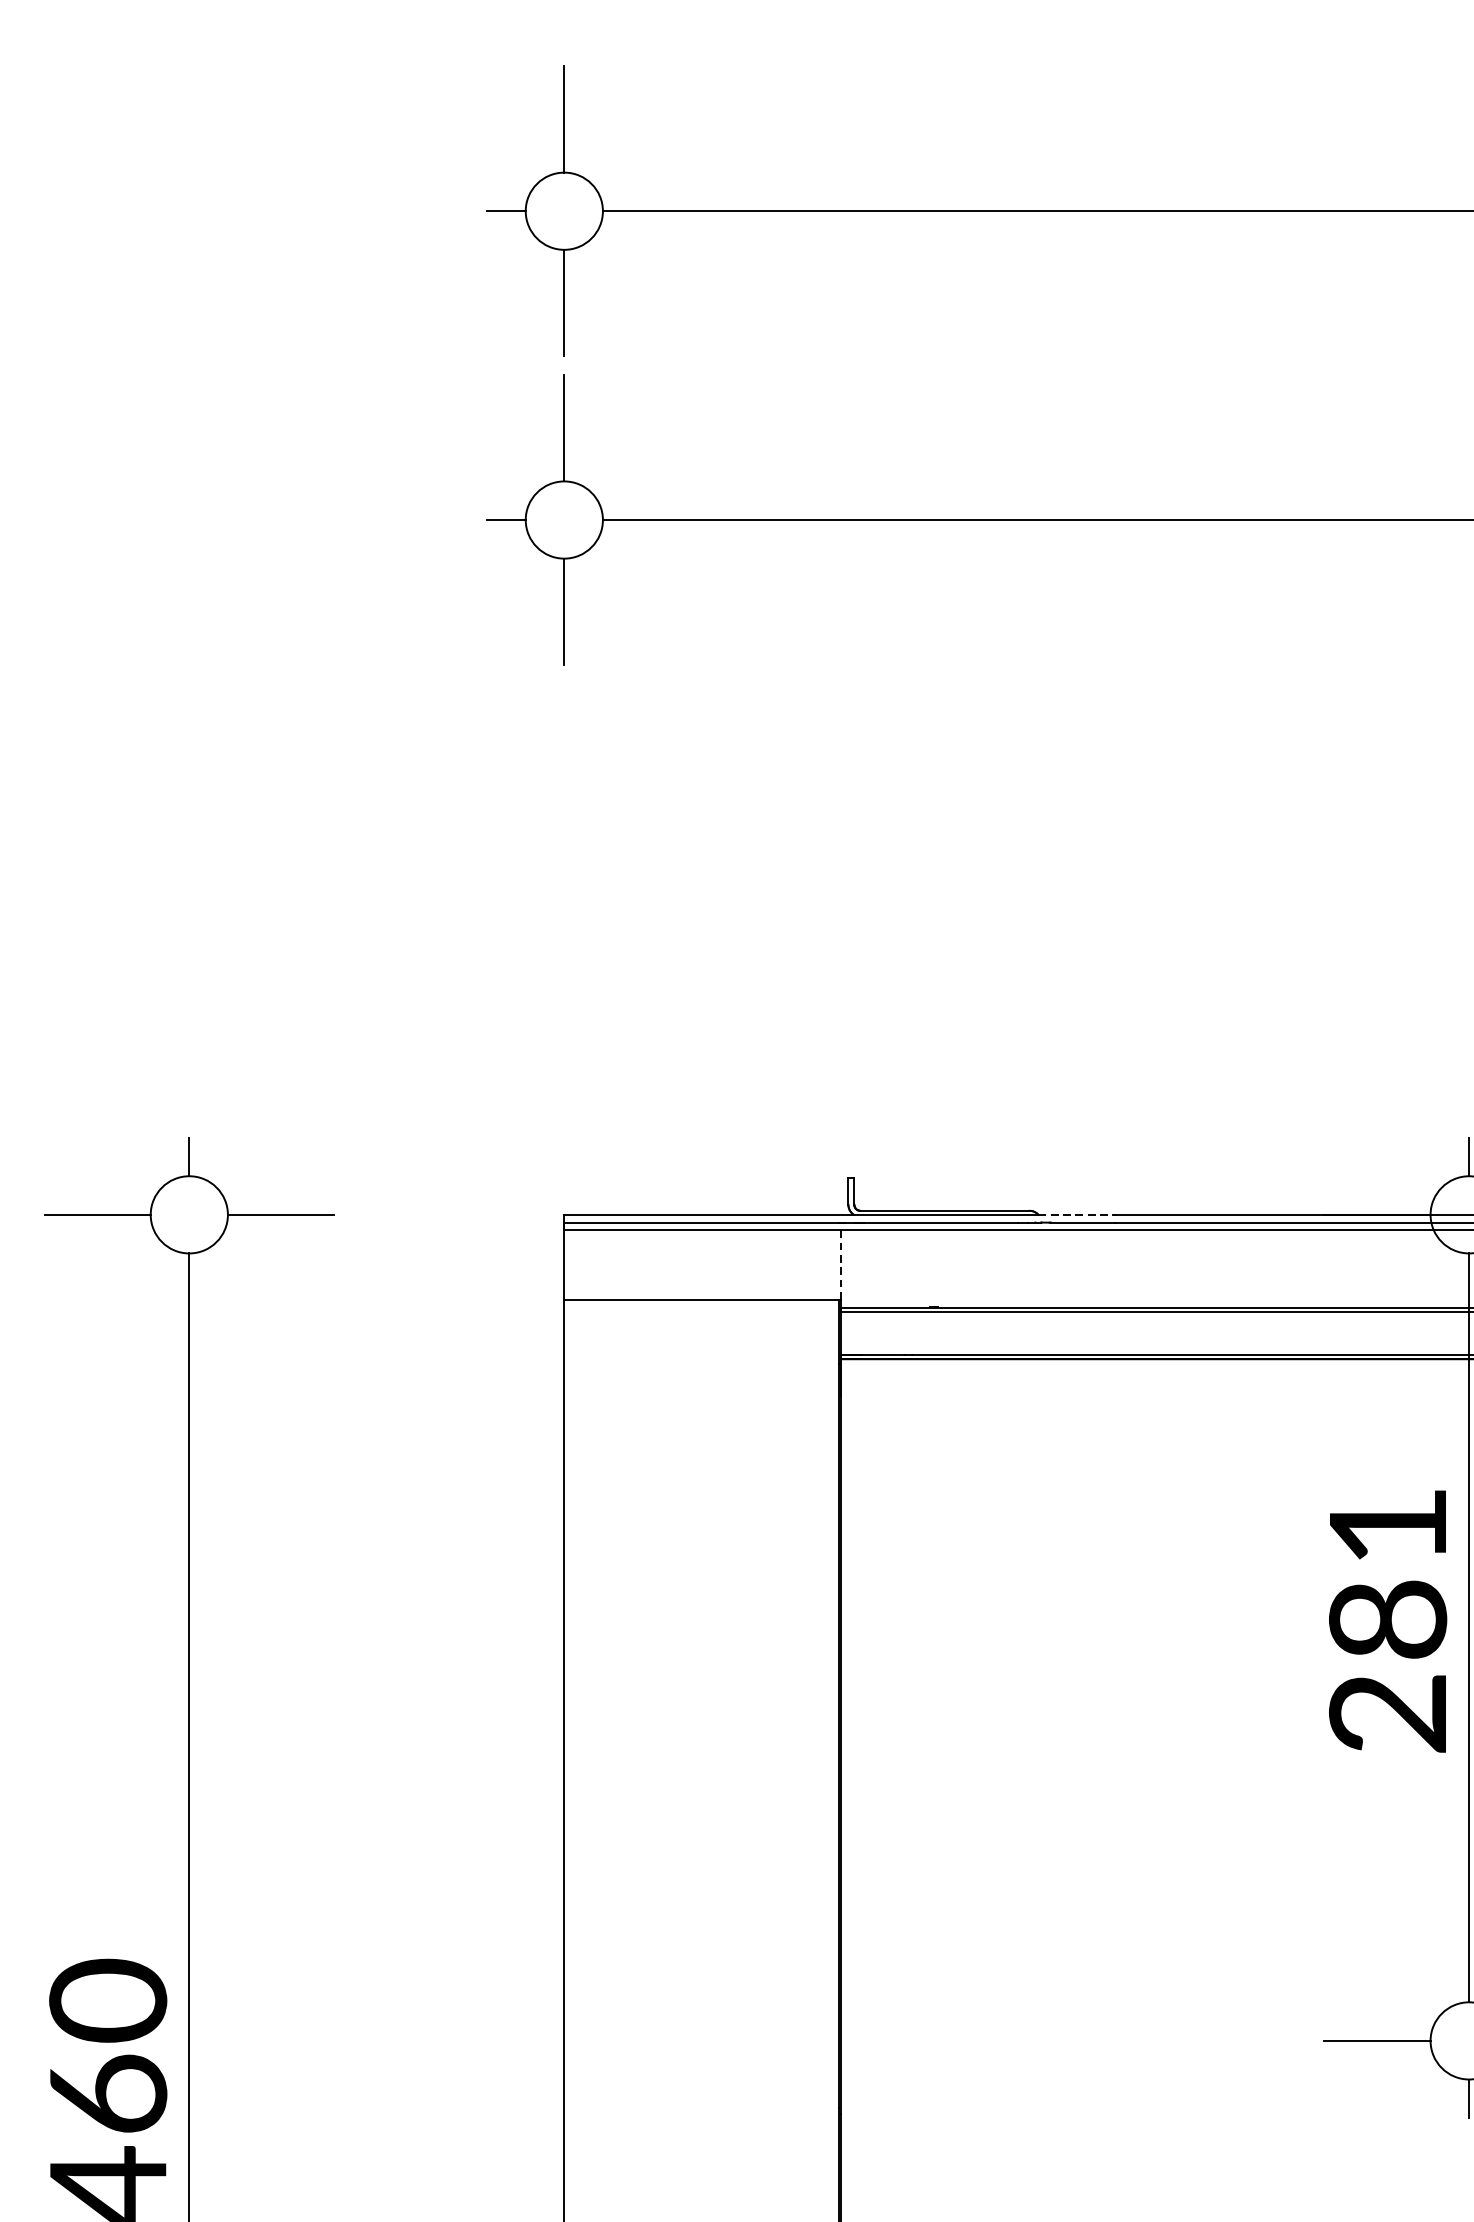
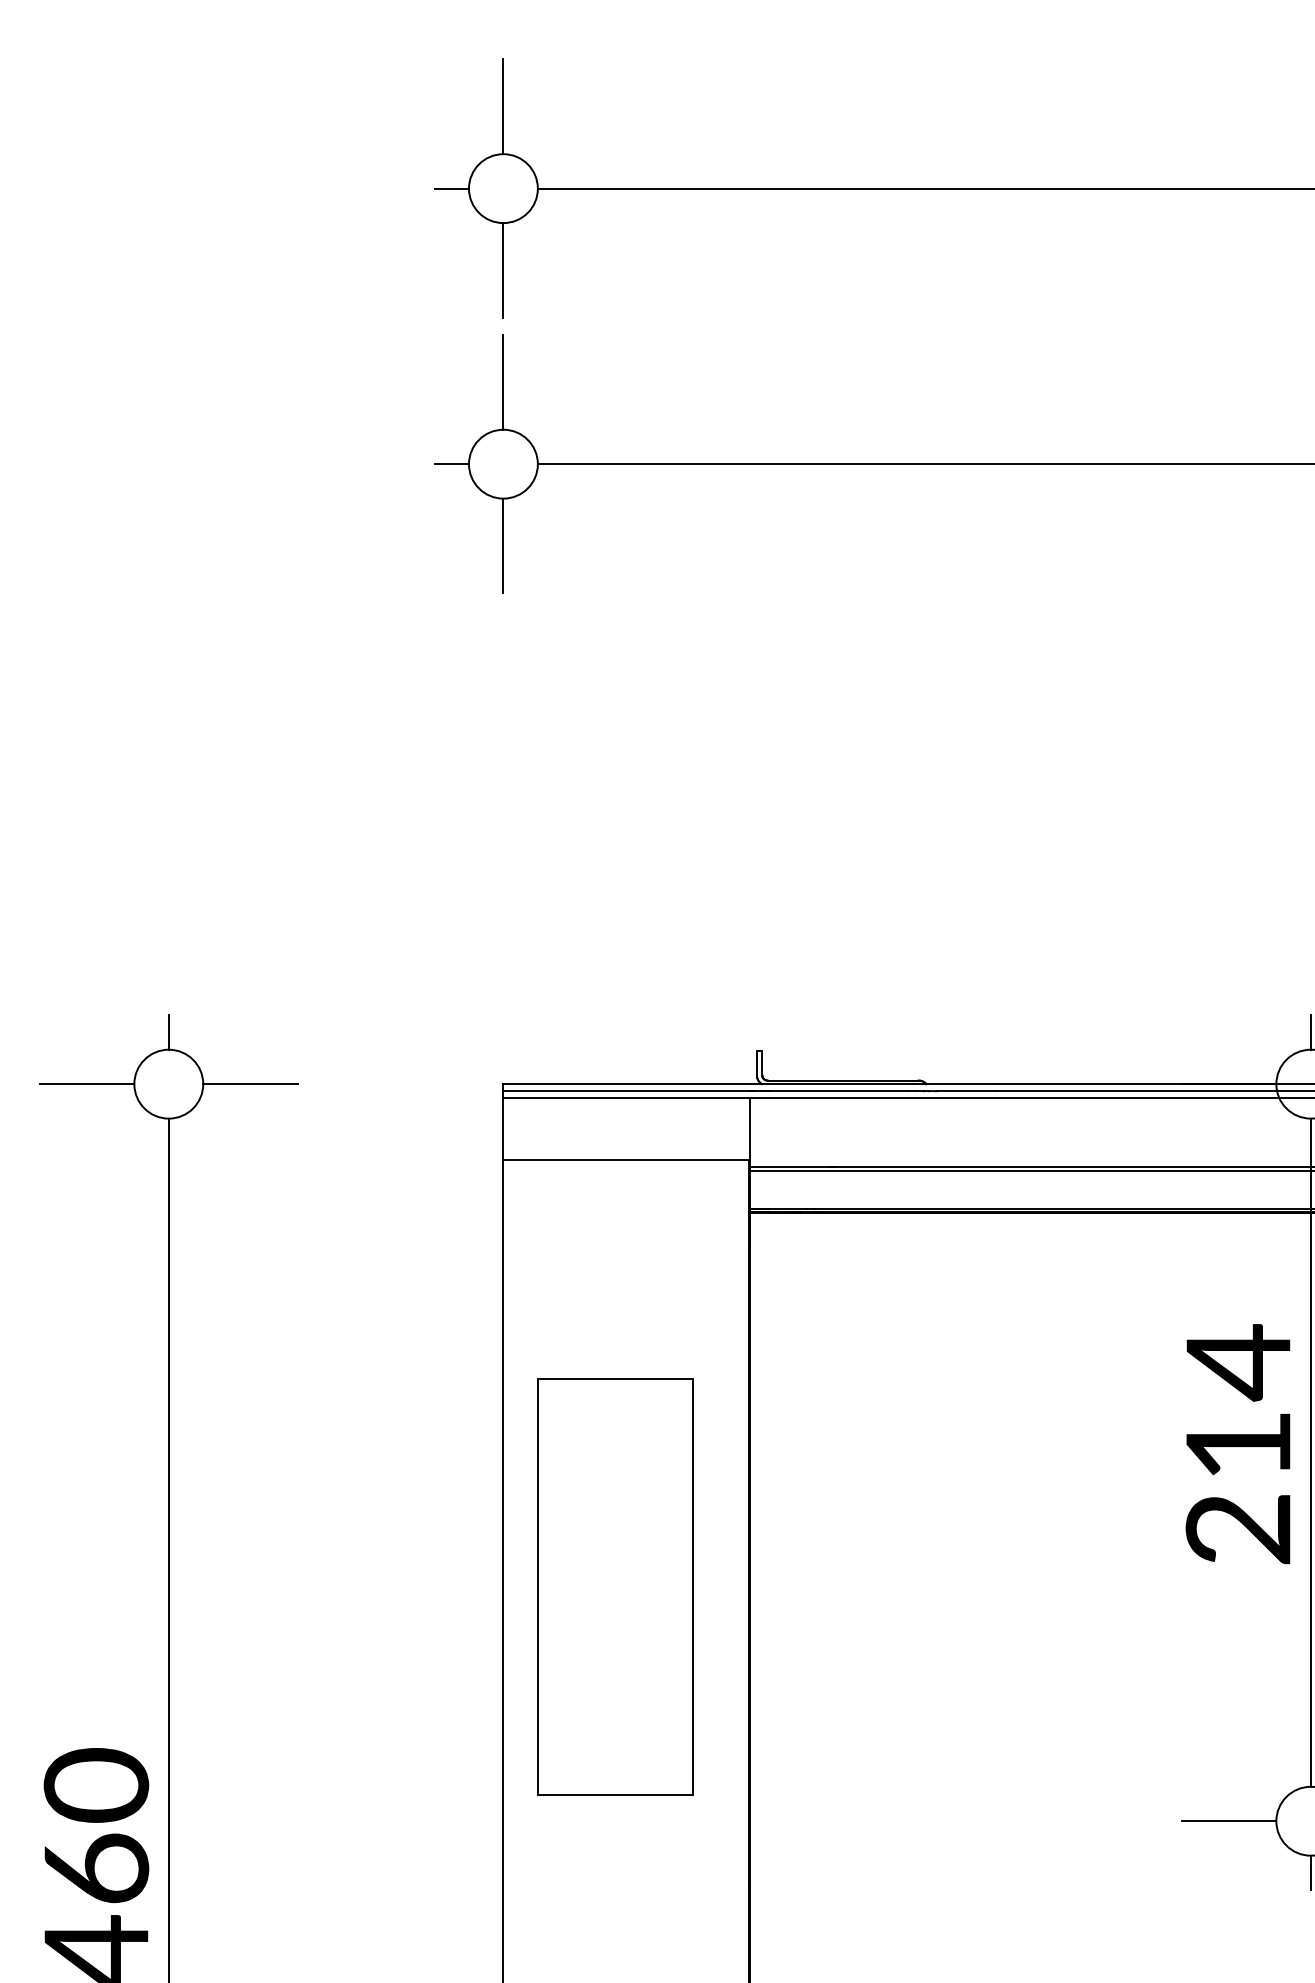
line: (1076, 1215) -> (960, 1084), dashed -> solid
line: (841, 1264) -> (750, 1128), dashed -> solid
text: (1388, 1571) -> (1238, 1402), 281 -> 214
part: (689, 1777) -> (615, 1586), added

